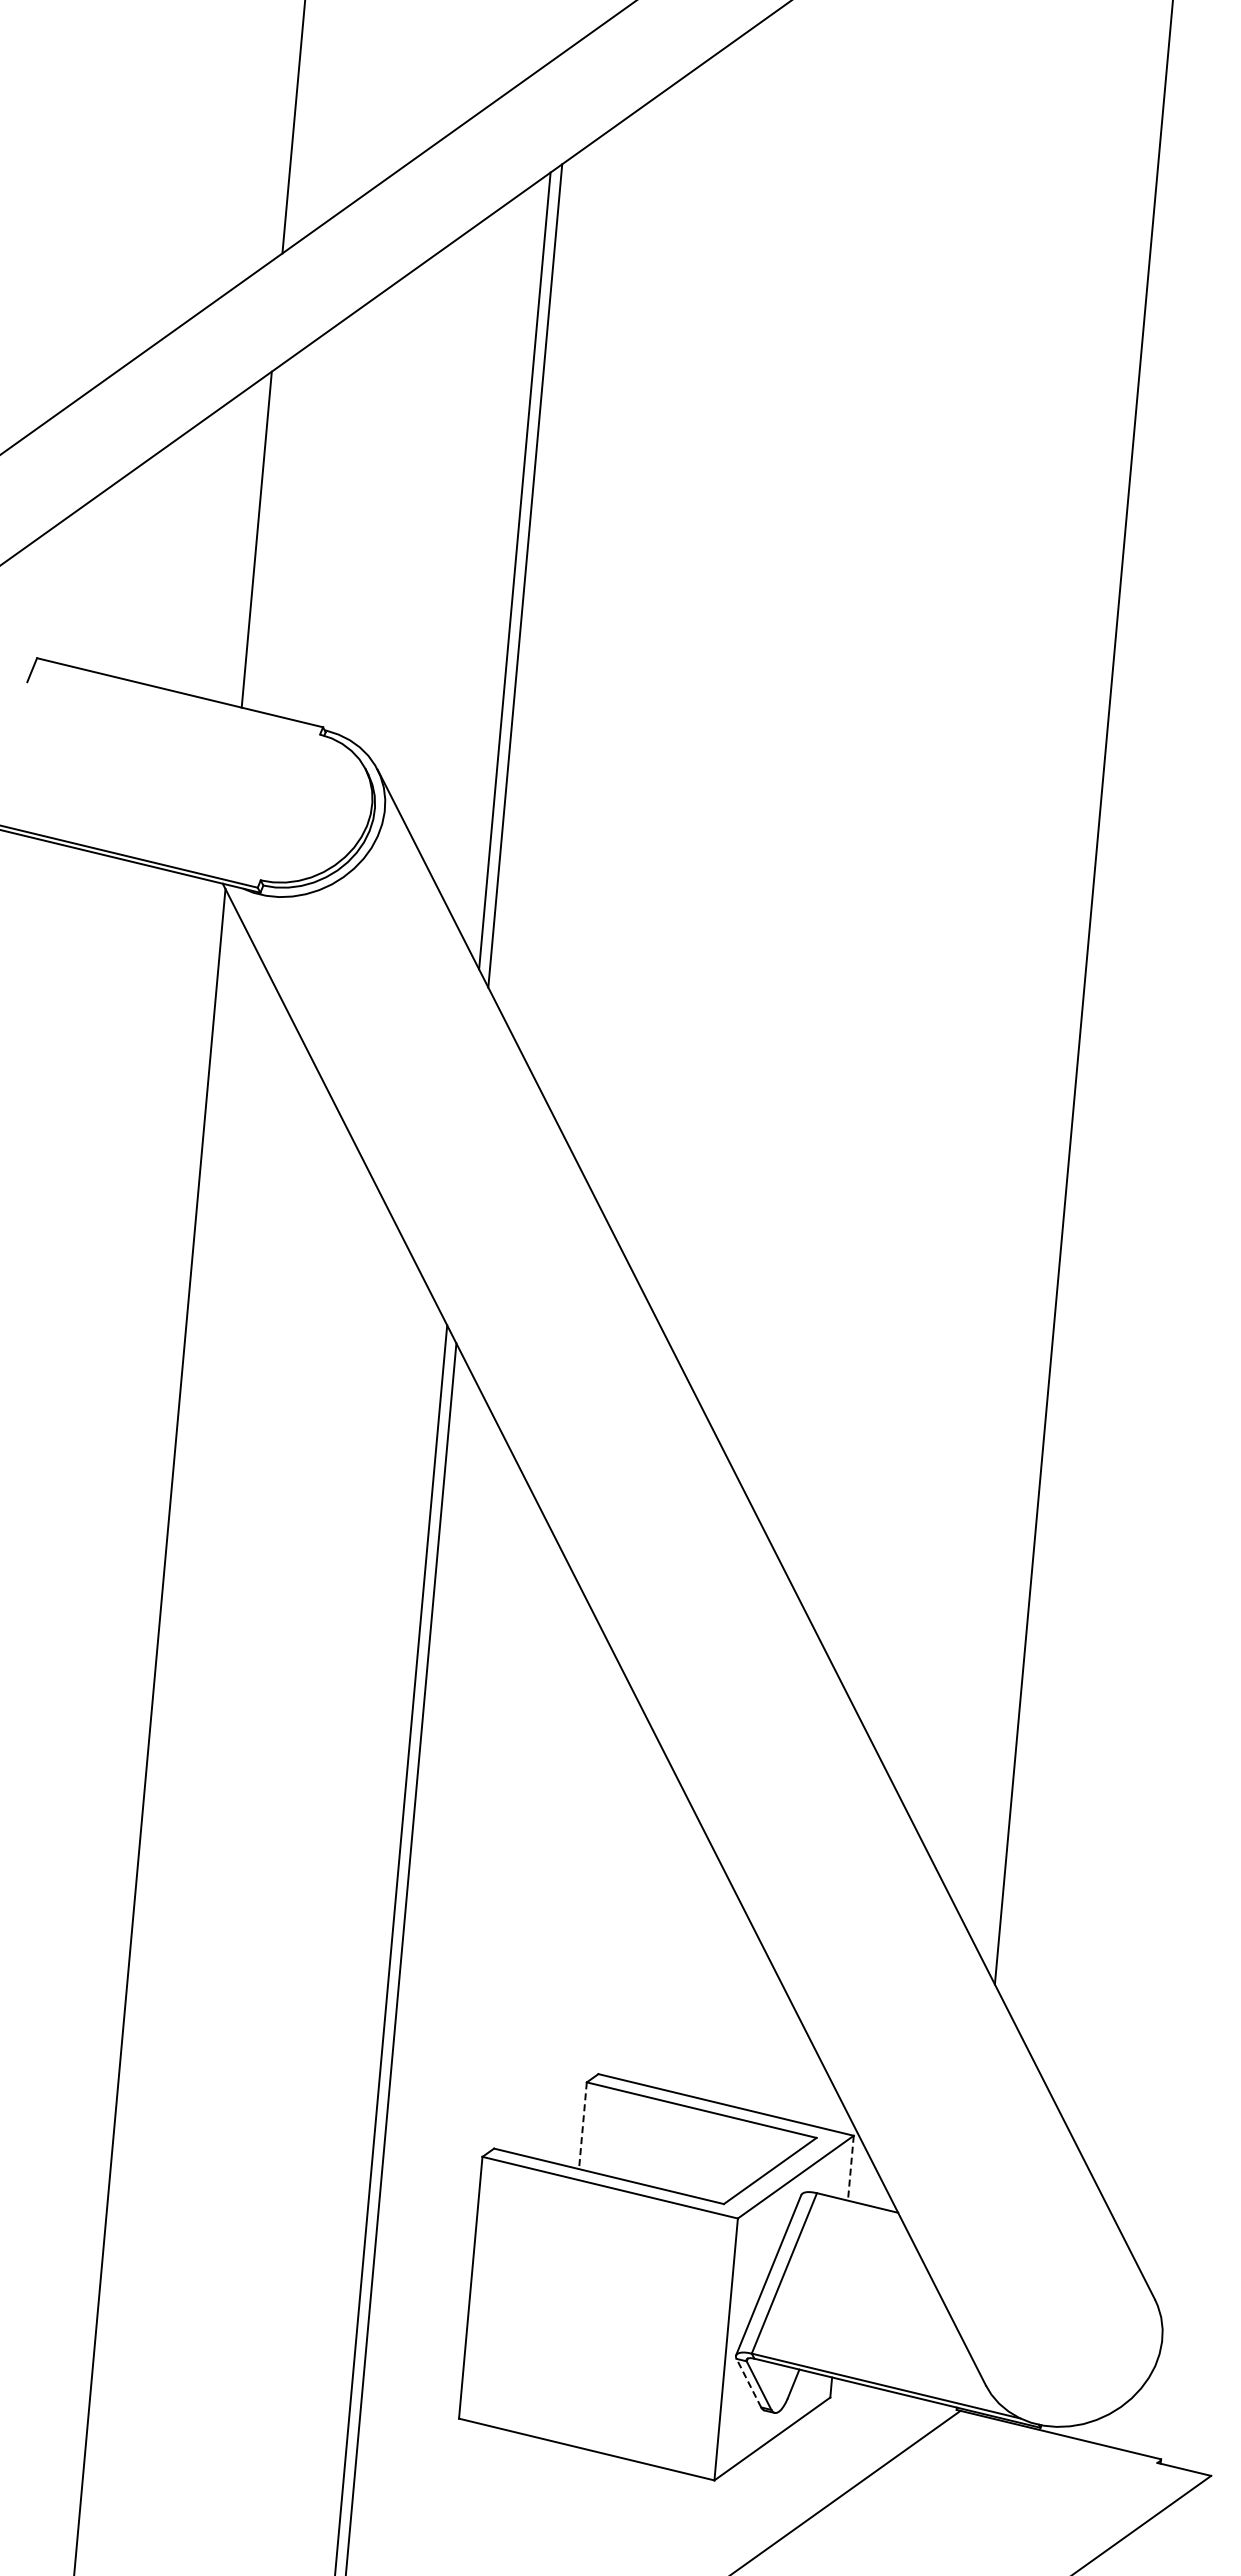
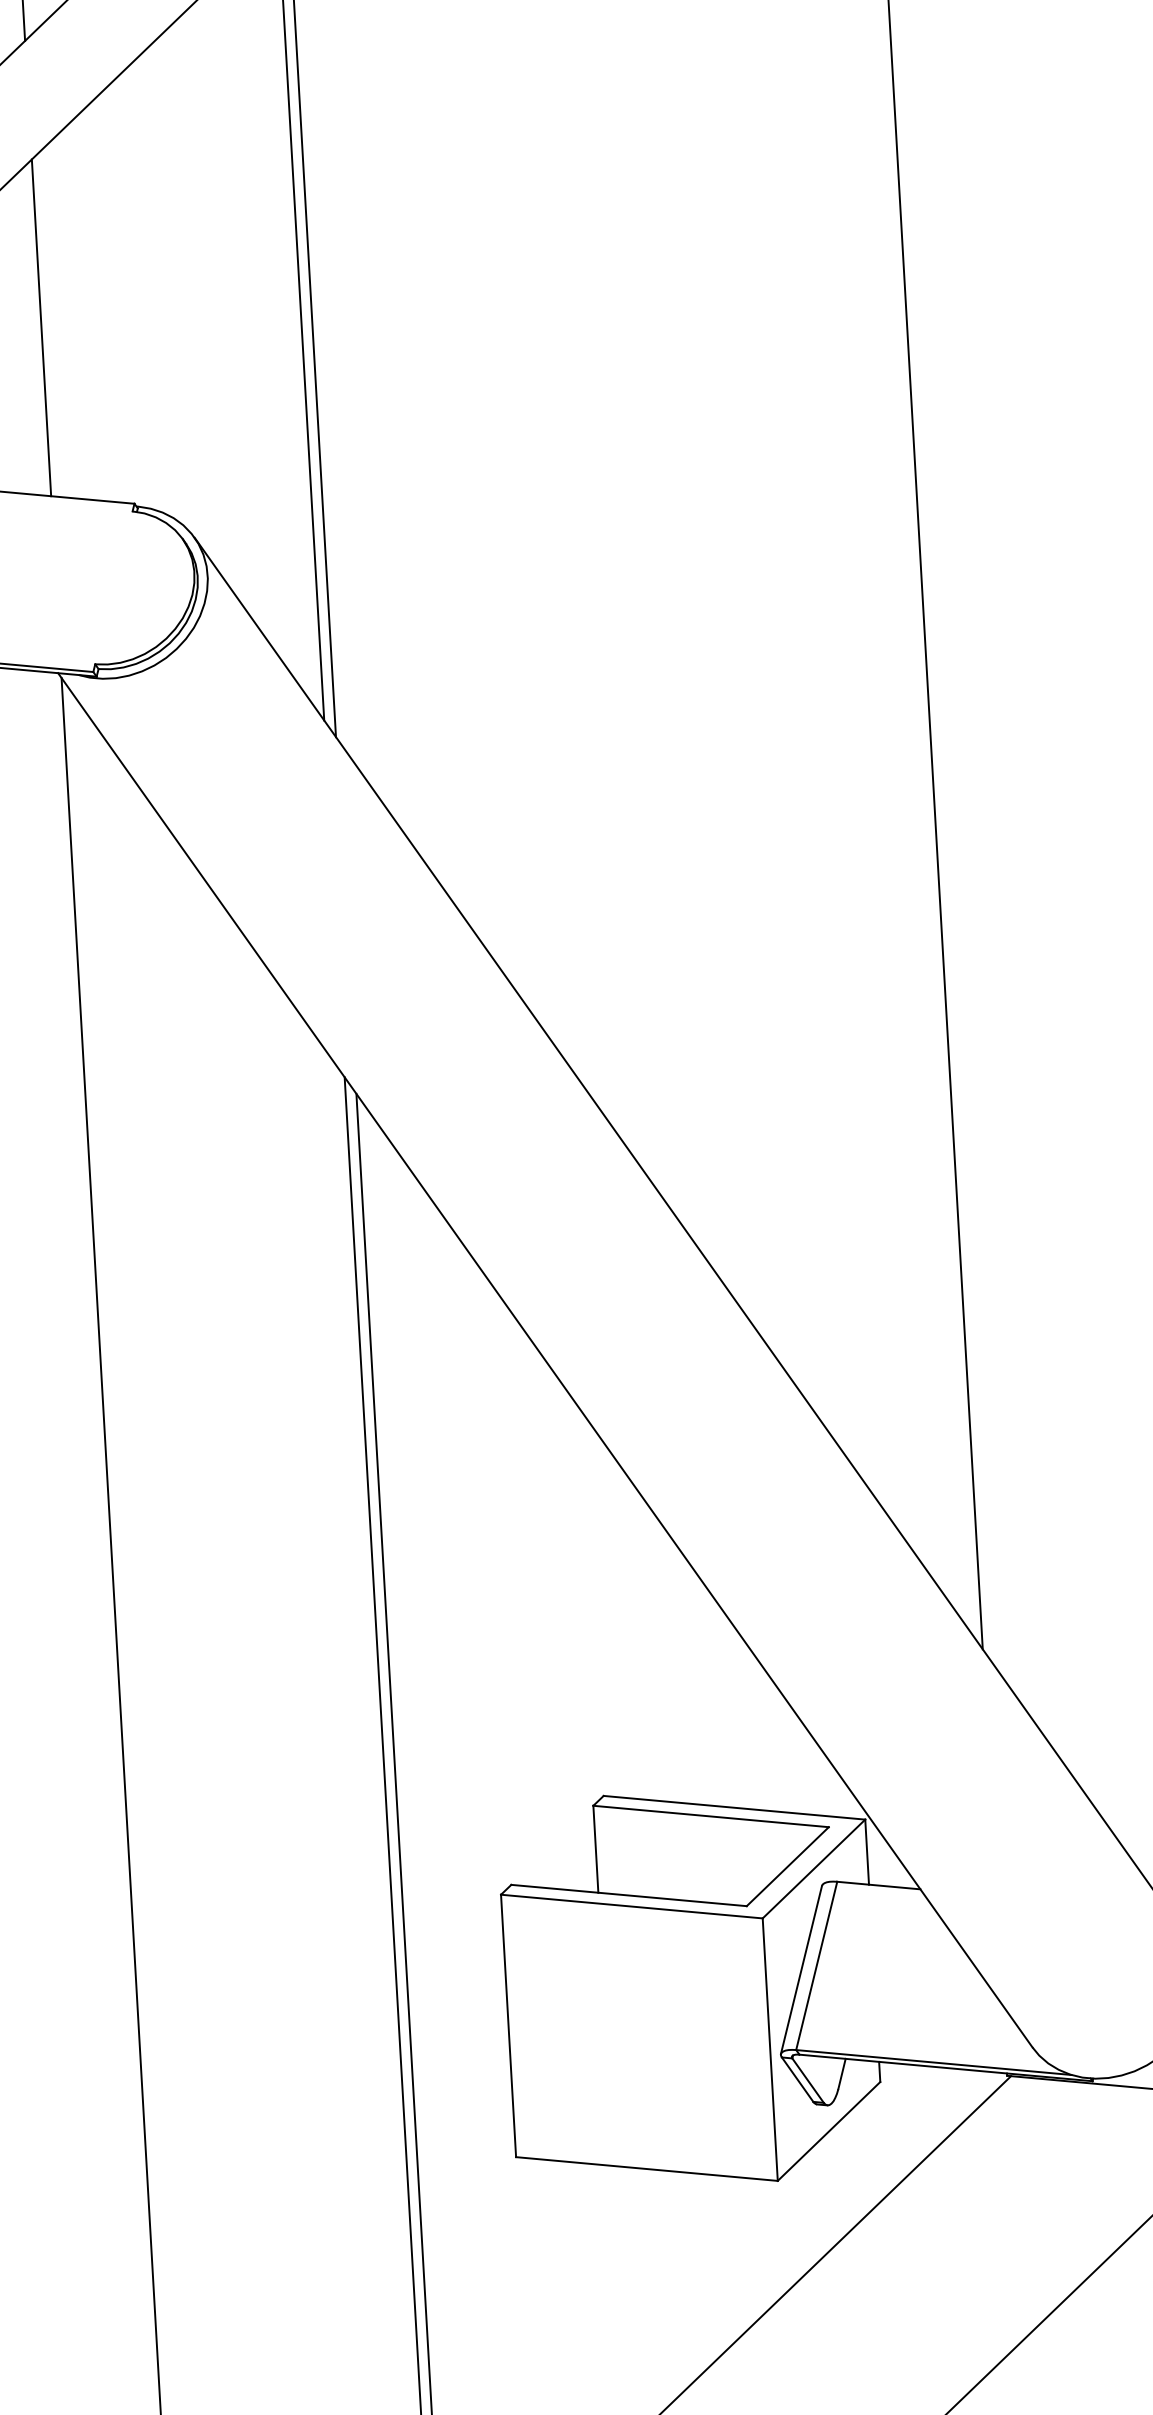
line: (582, 2125) -> (595, 1849), dashed -> solid
line: (850, 2168) -> (866, 1852), dashed -> solid
line: (748, 2382) -> (797, 2079), dashed -> solid

